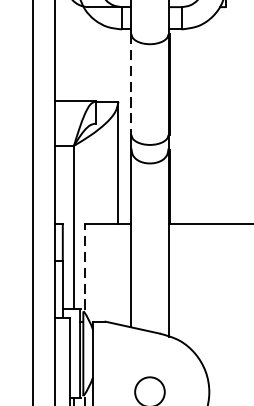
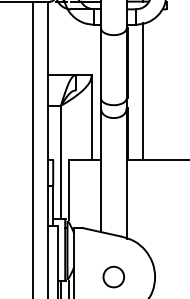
line: (130, 84) -> (100, 63), dashed -> solid
line: (192, 125) -> (143, 91), added
line: (84, 266) -> (68, 189), dashed -> solid

